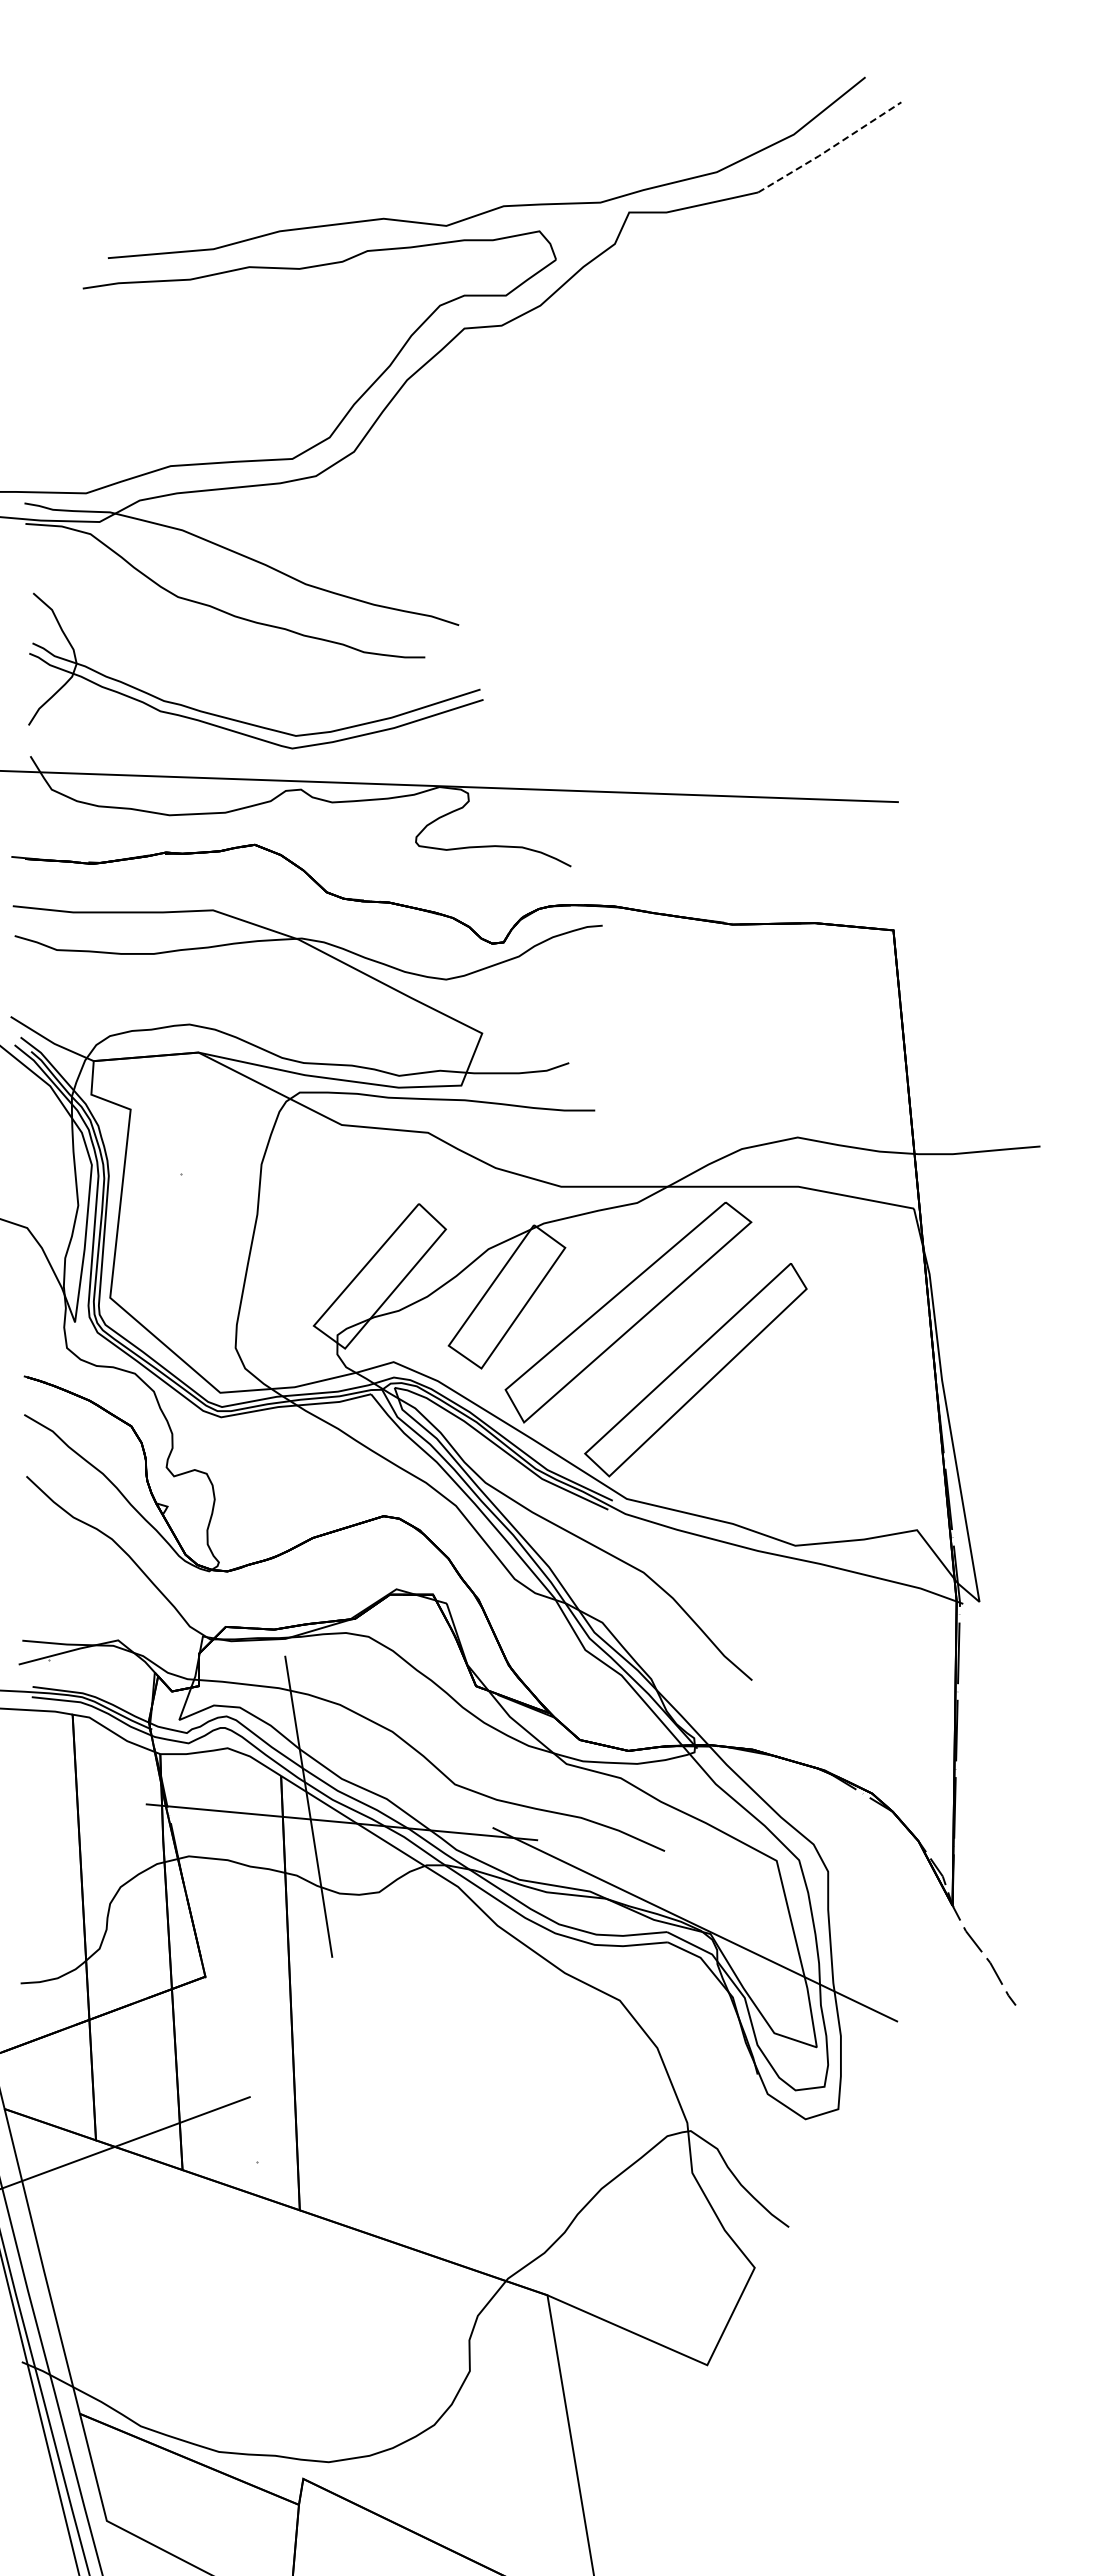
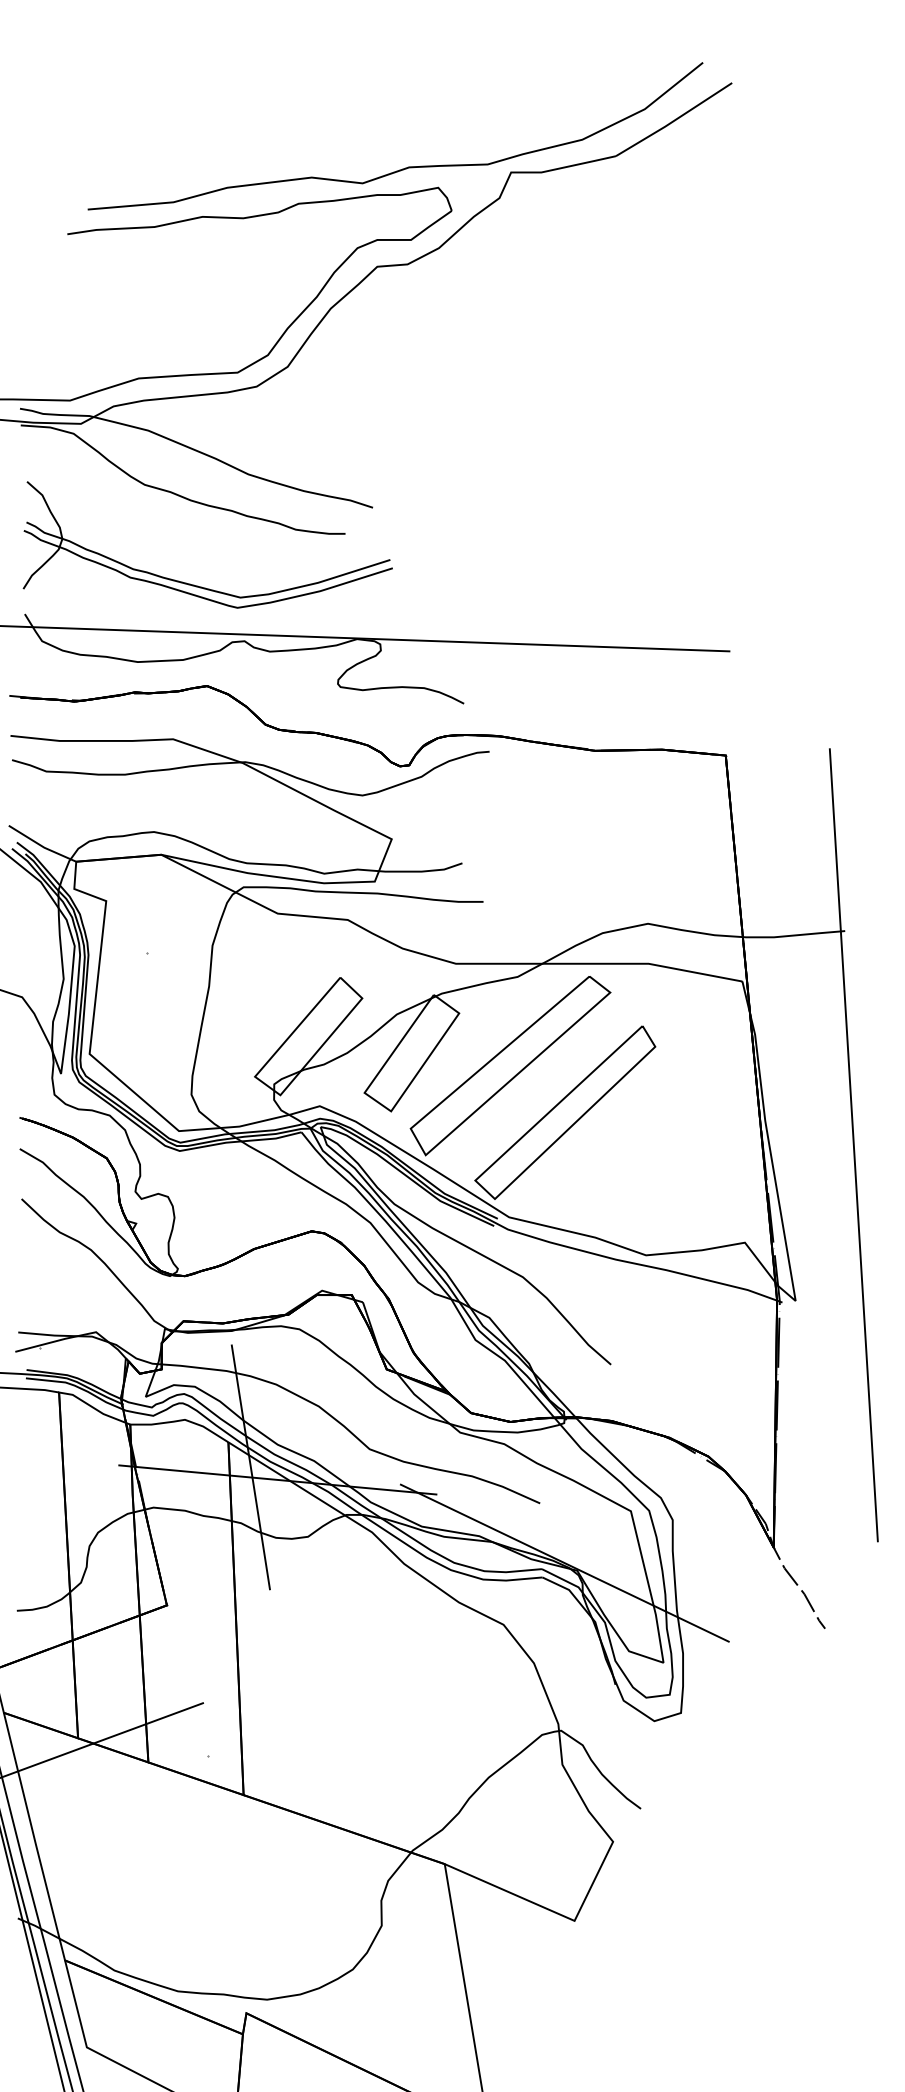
line: (830, 148) -> (674, 120), dashed -> solid
line: (1050, 1409) -> (853, 1144), added

